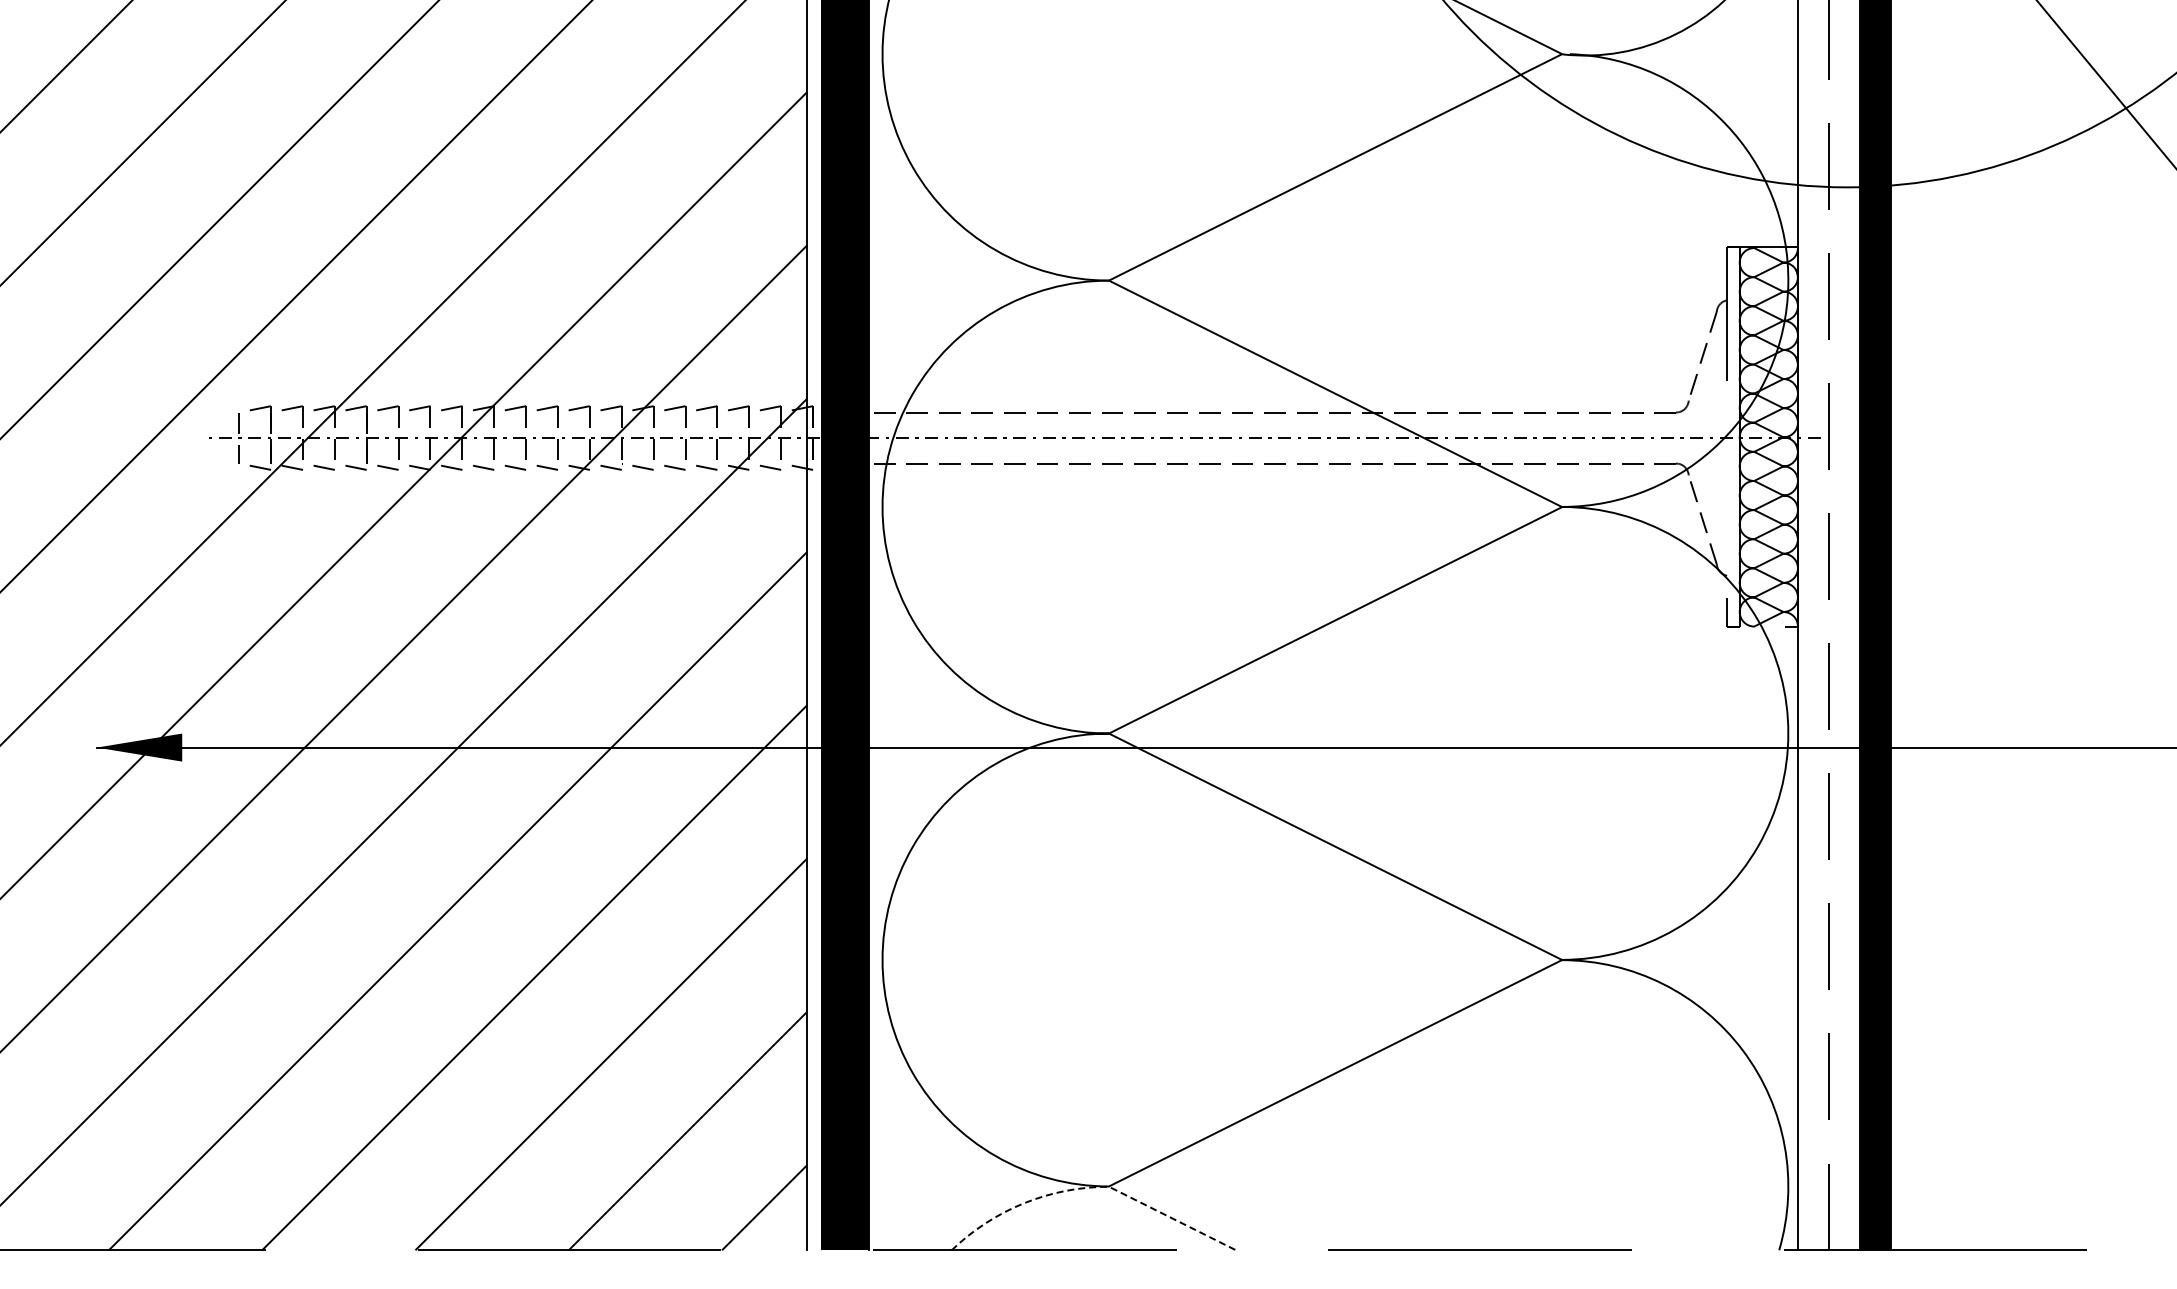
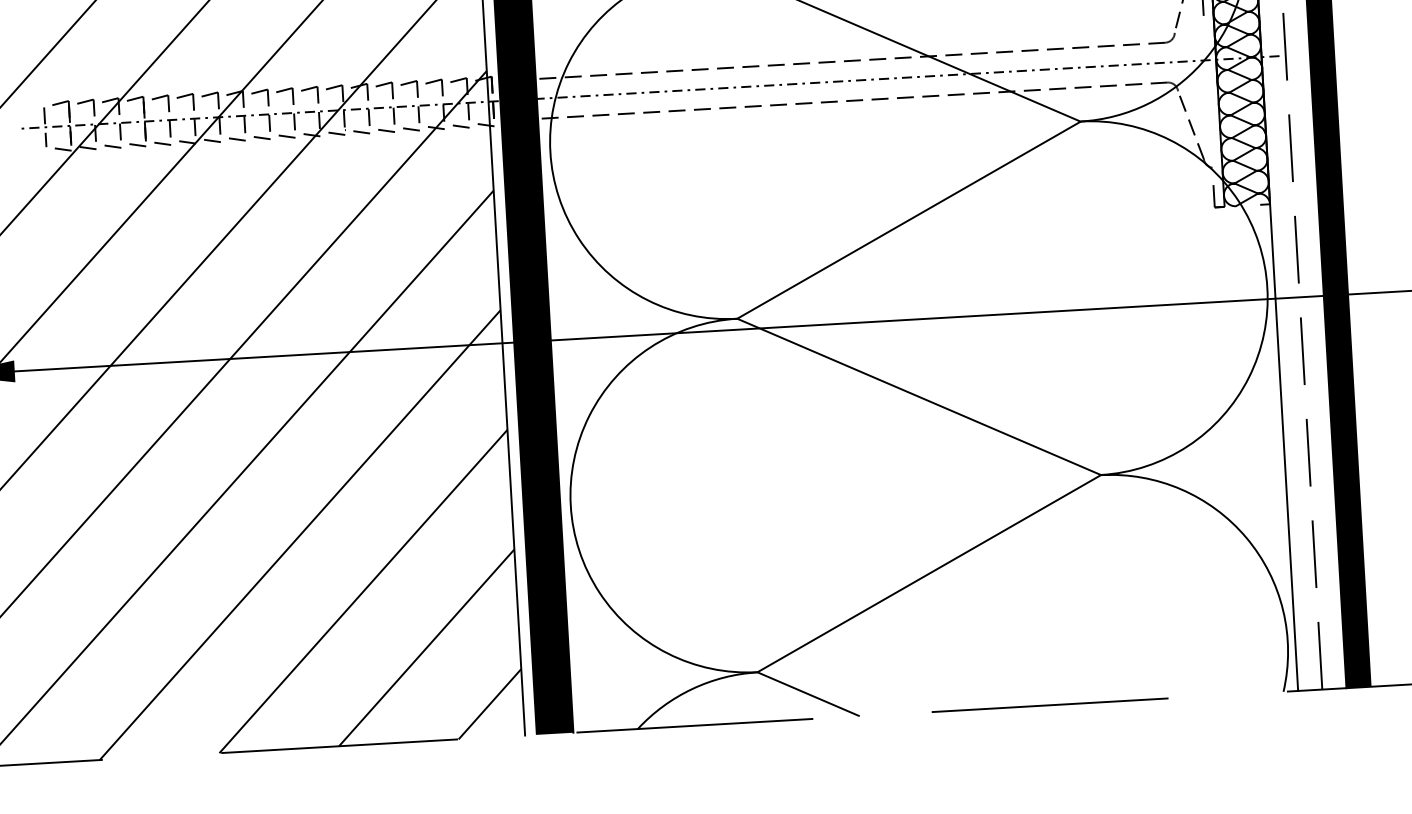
line: (1087, 1187) -> (740, 673), dashed -> solid

